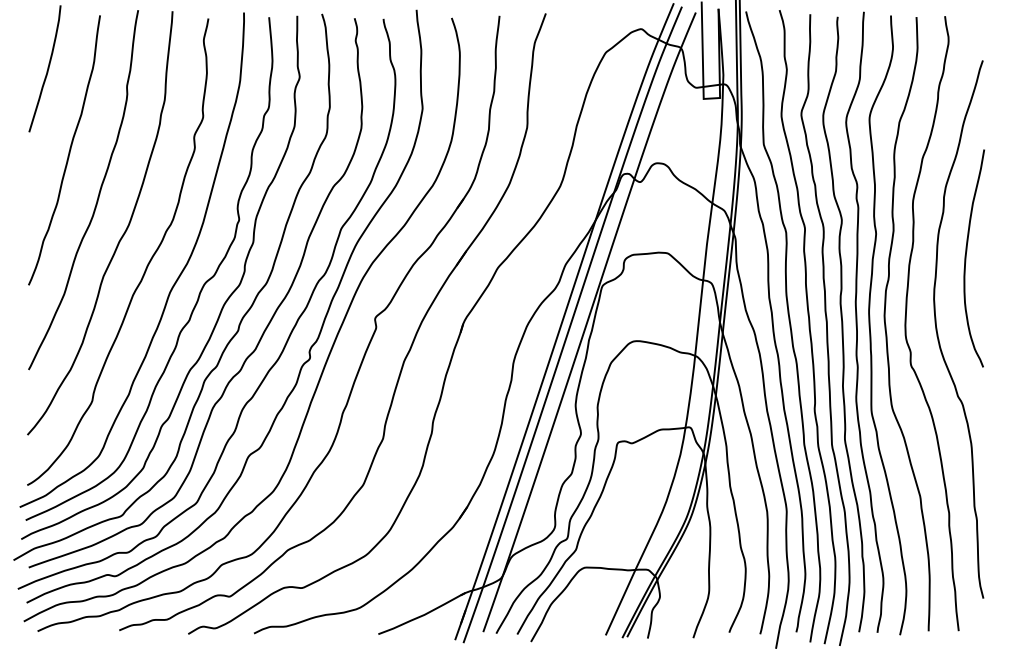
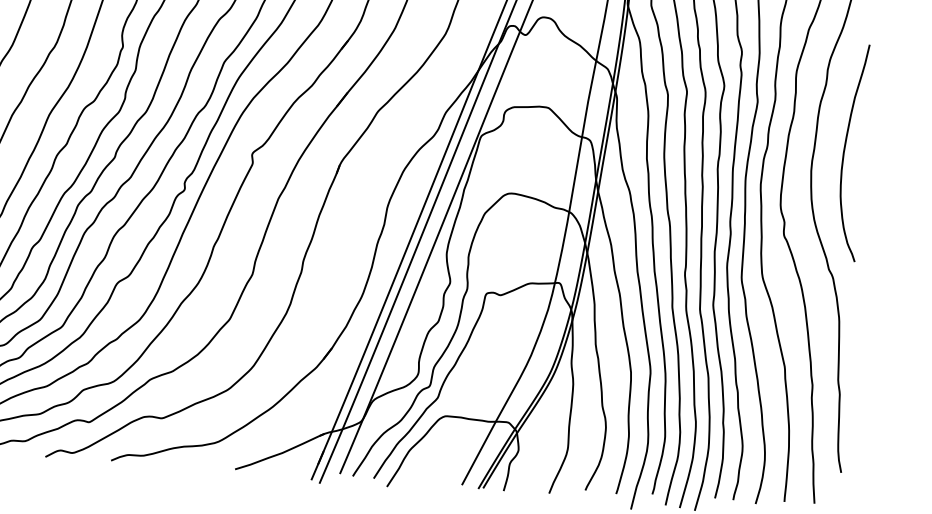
curve: (966, 258) -> (844, 152), moved

